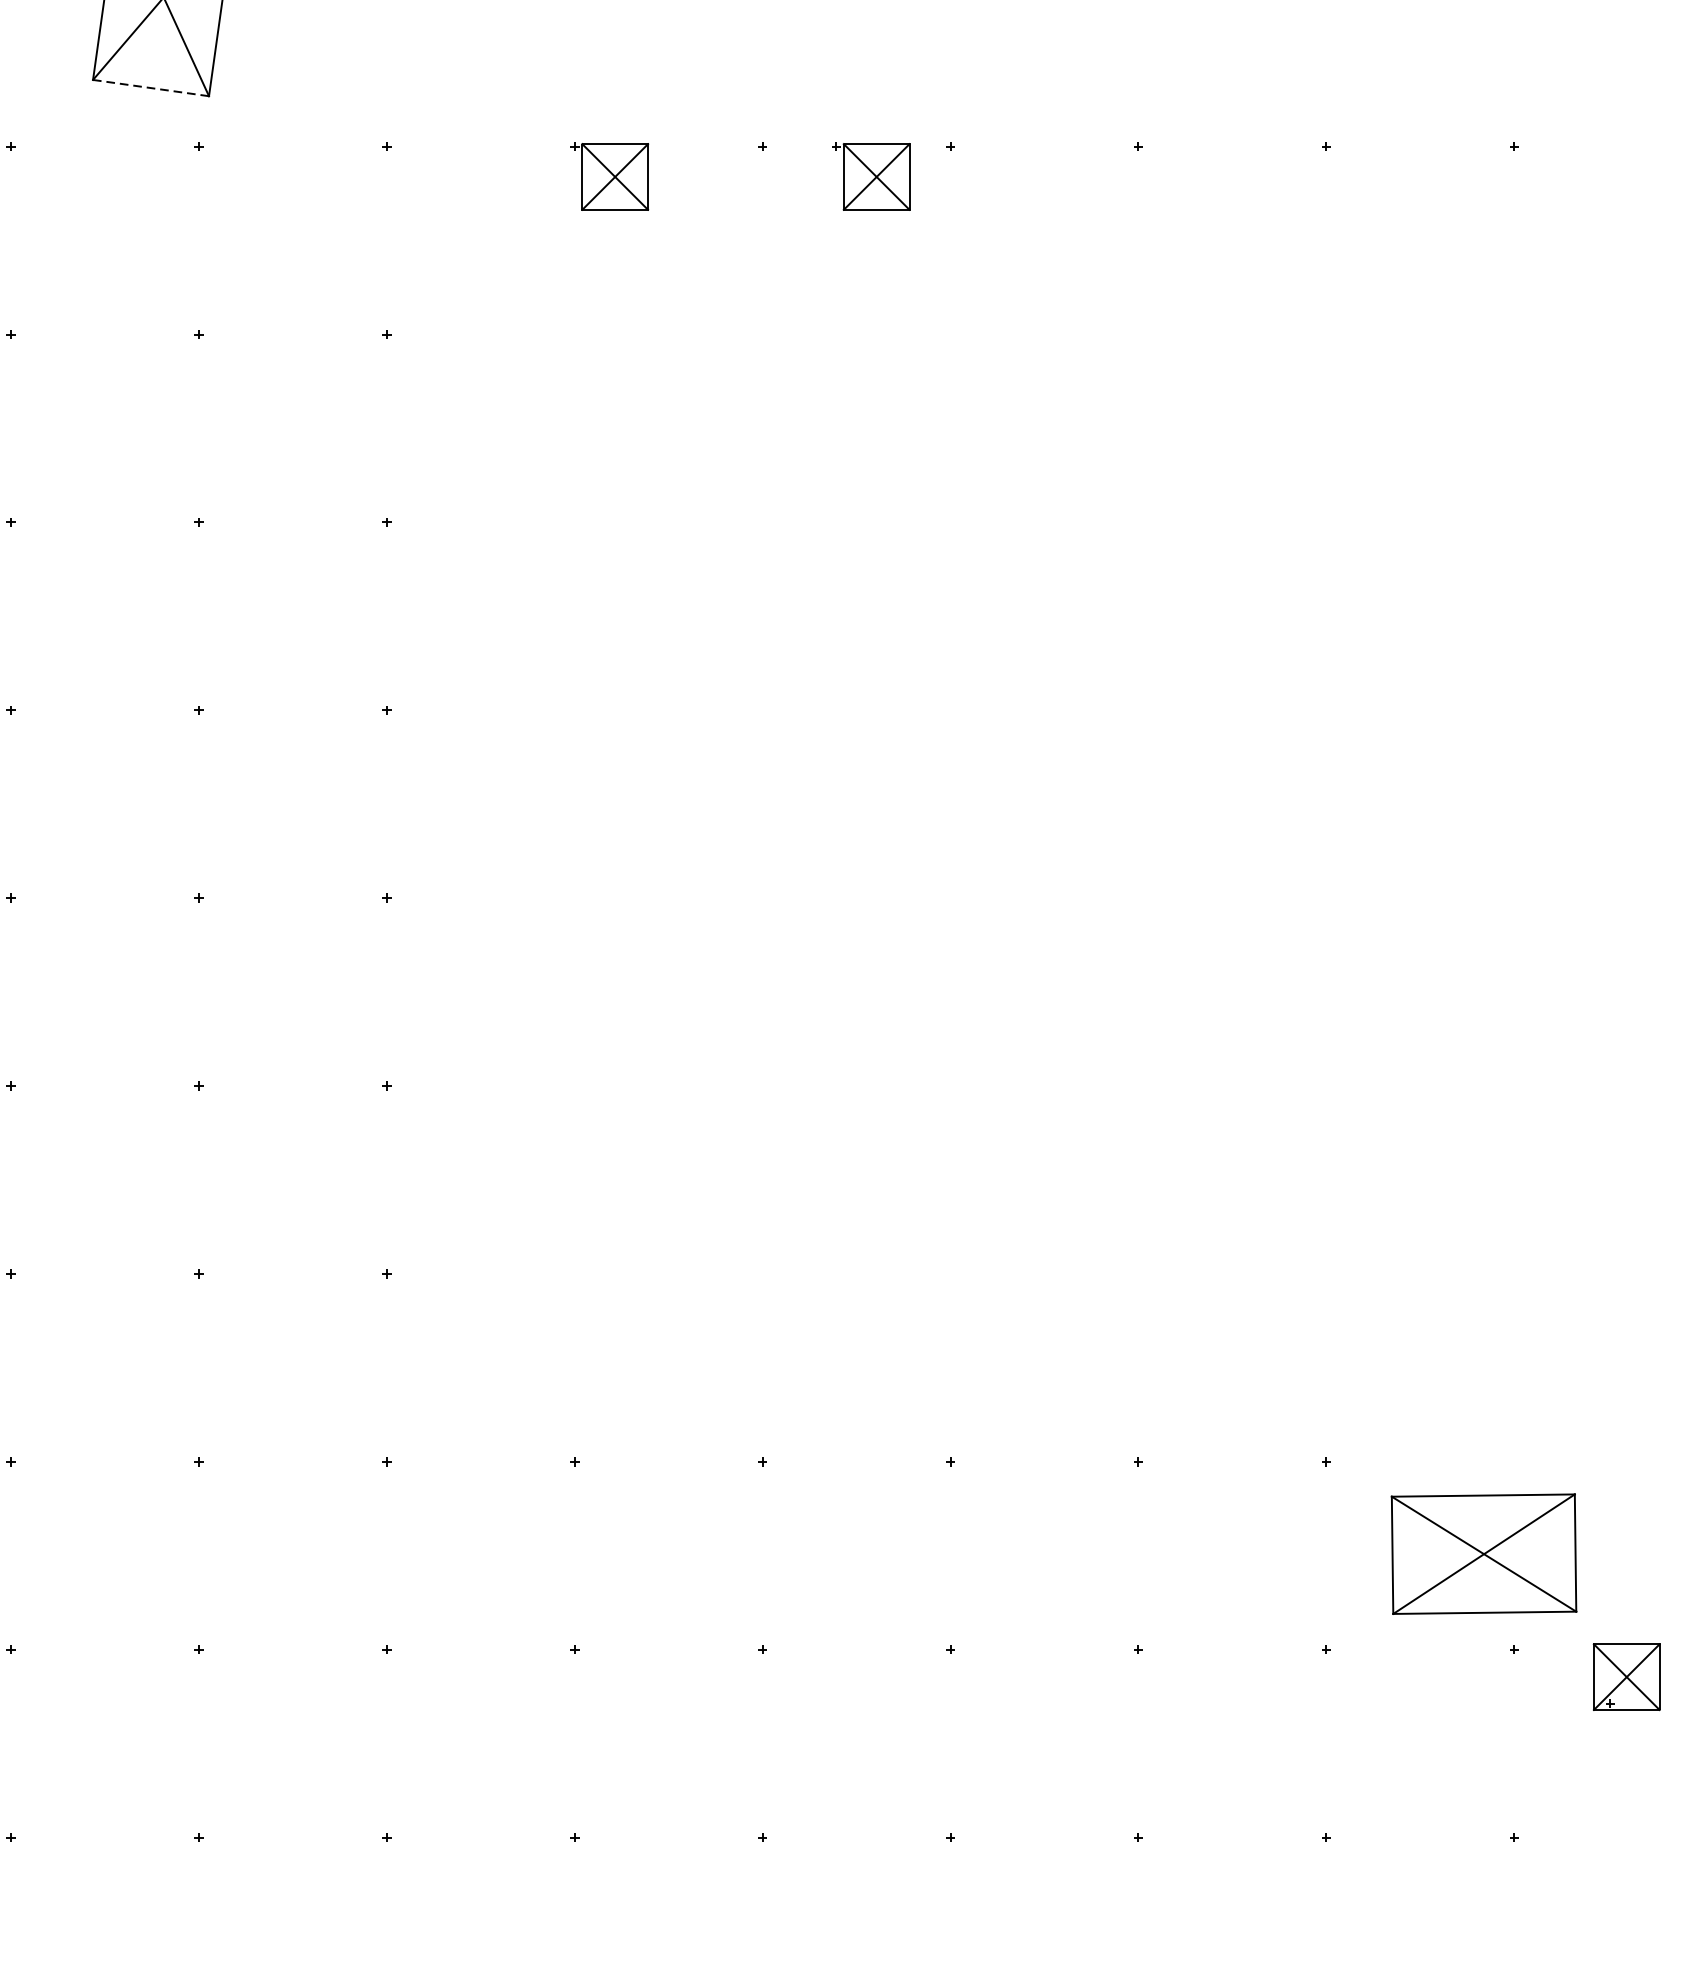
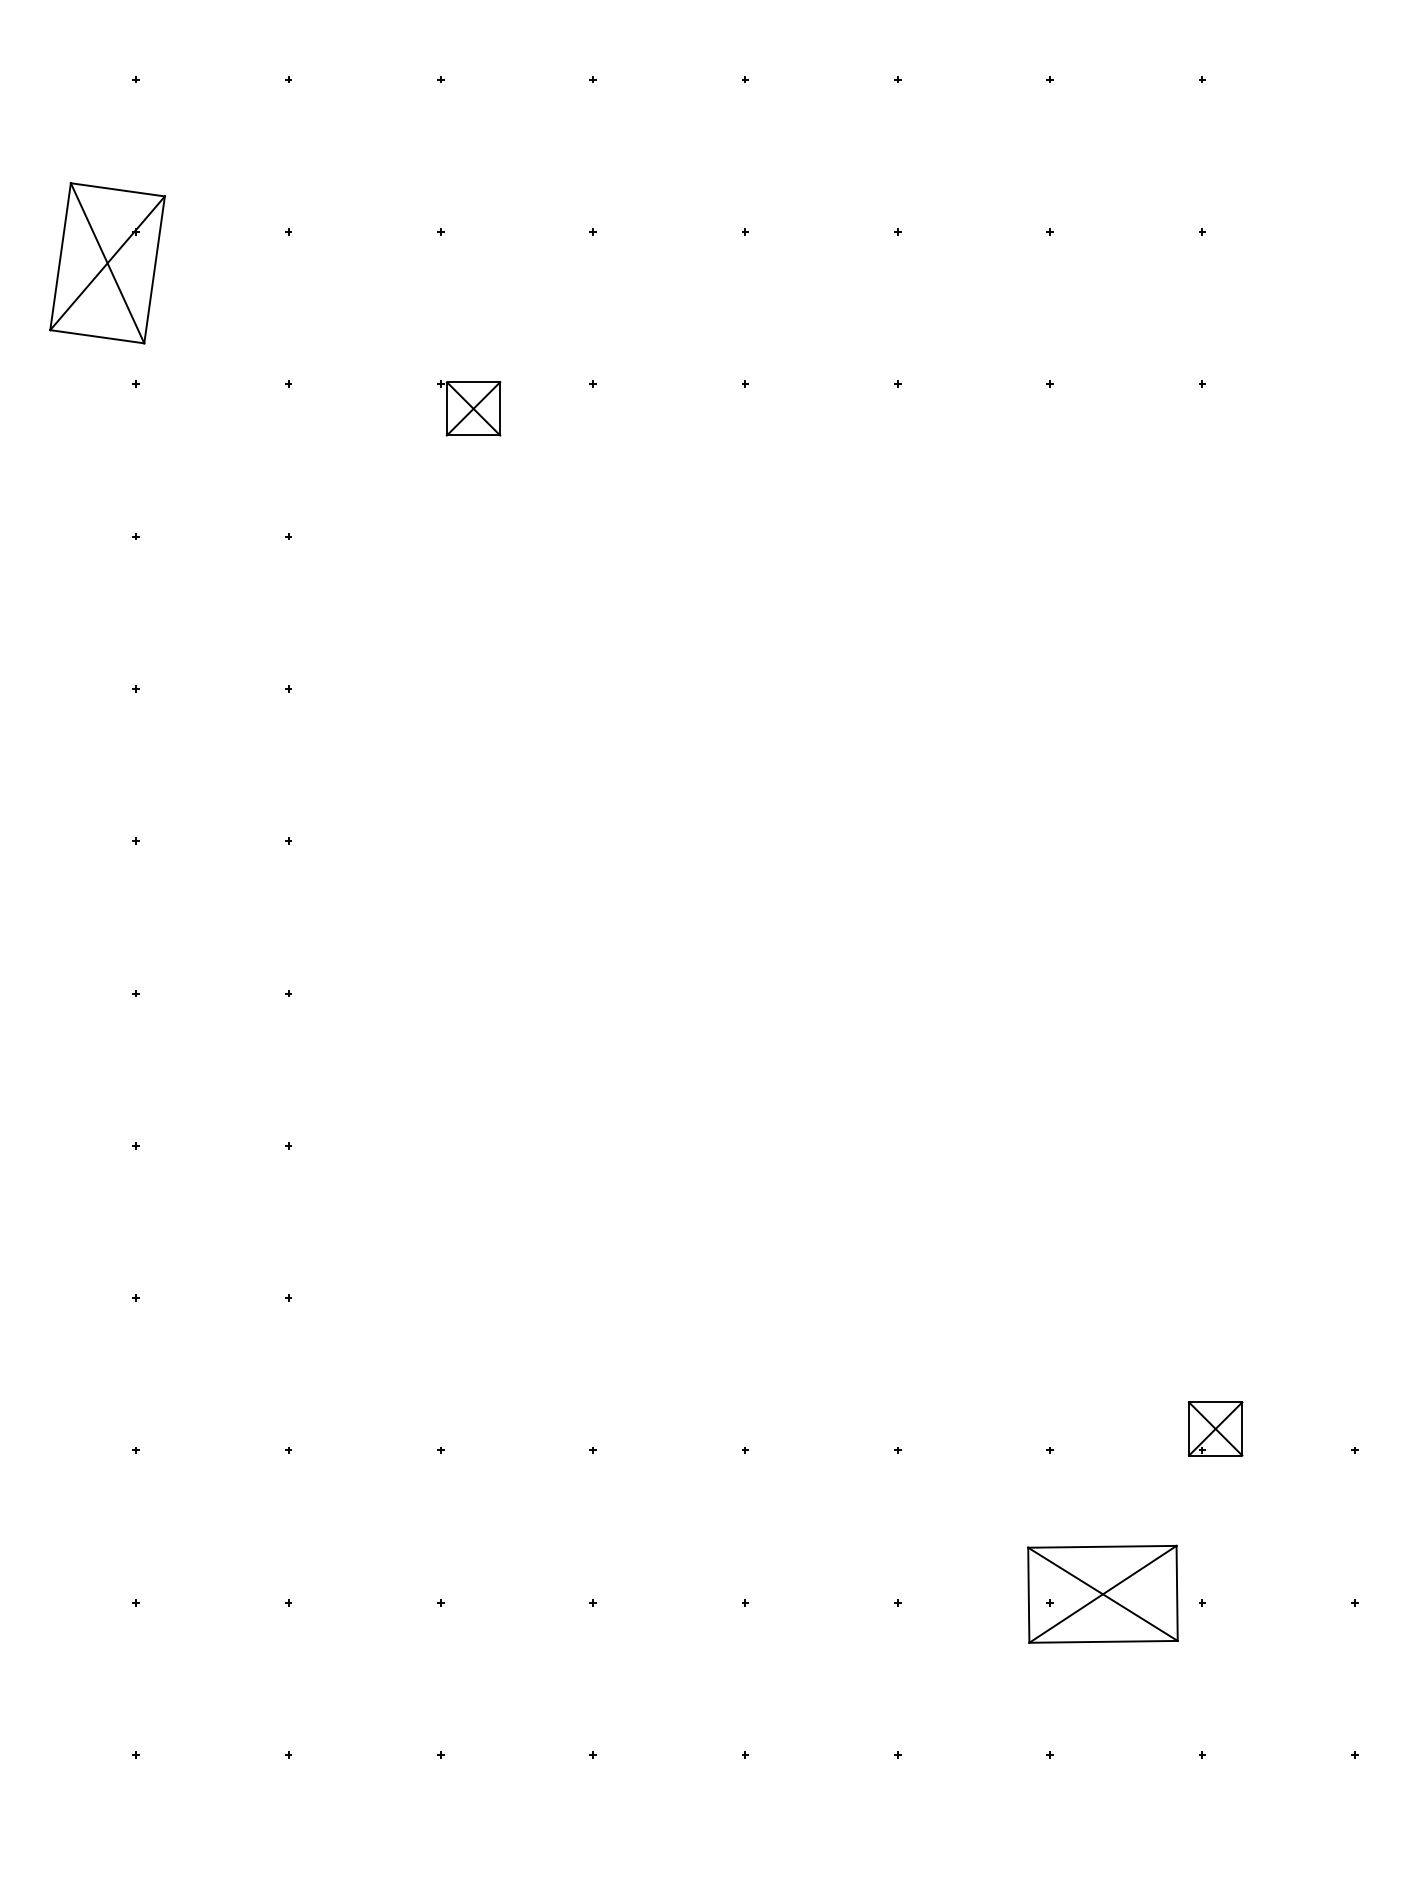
line: (150, 87) -> (96, 336), dashed -> solid
part: (871, 176) -> (681, 408), removed
part: (1483, 1553) -> (1102, 1593), moved
part: (1626, 1676) -> (1215, 1428), moved

